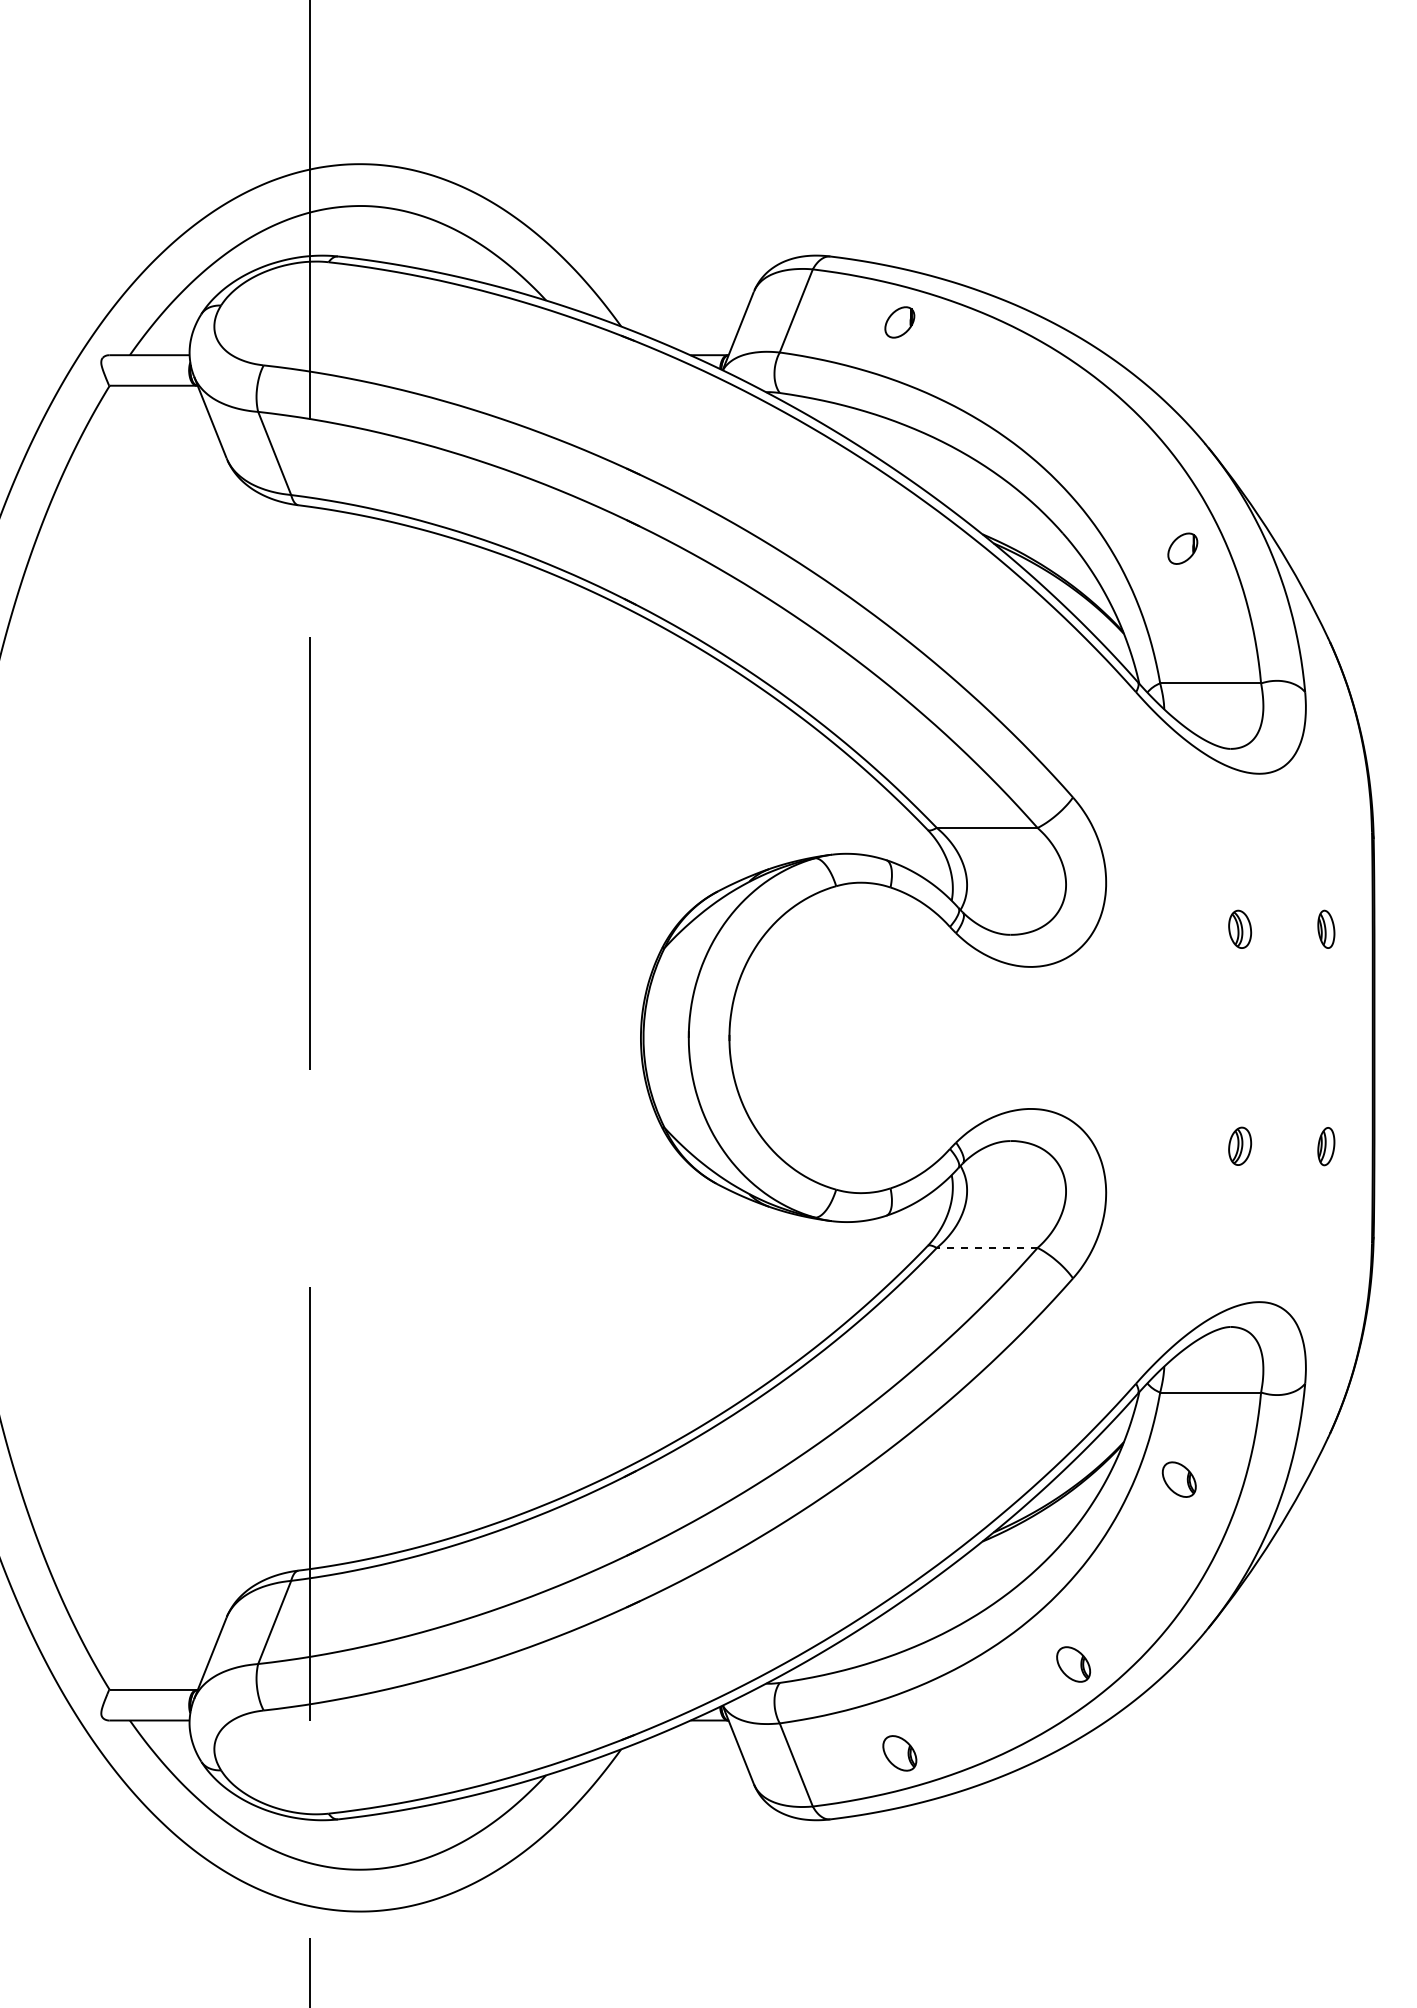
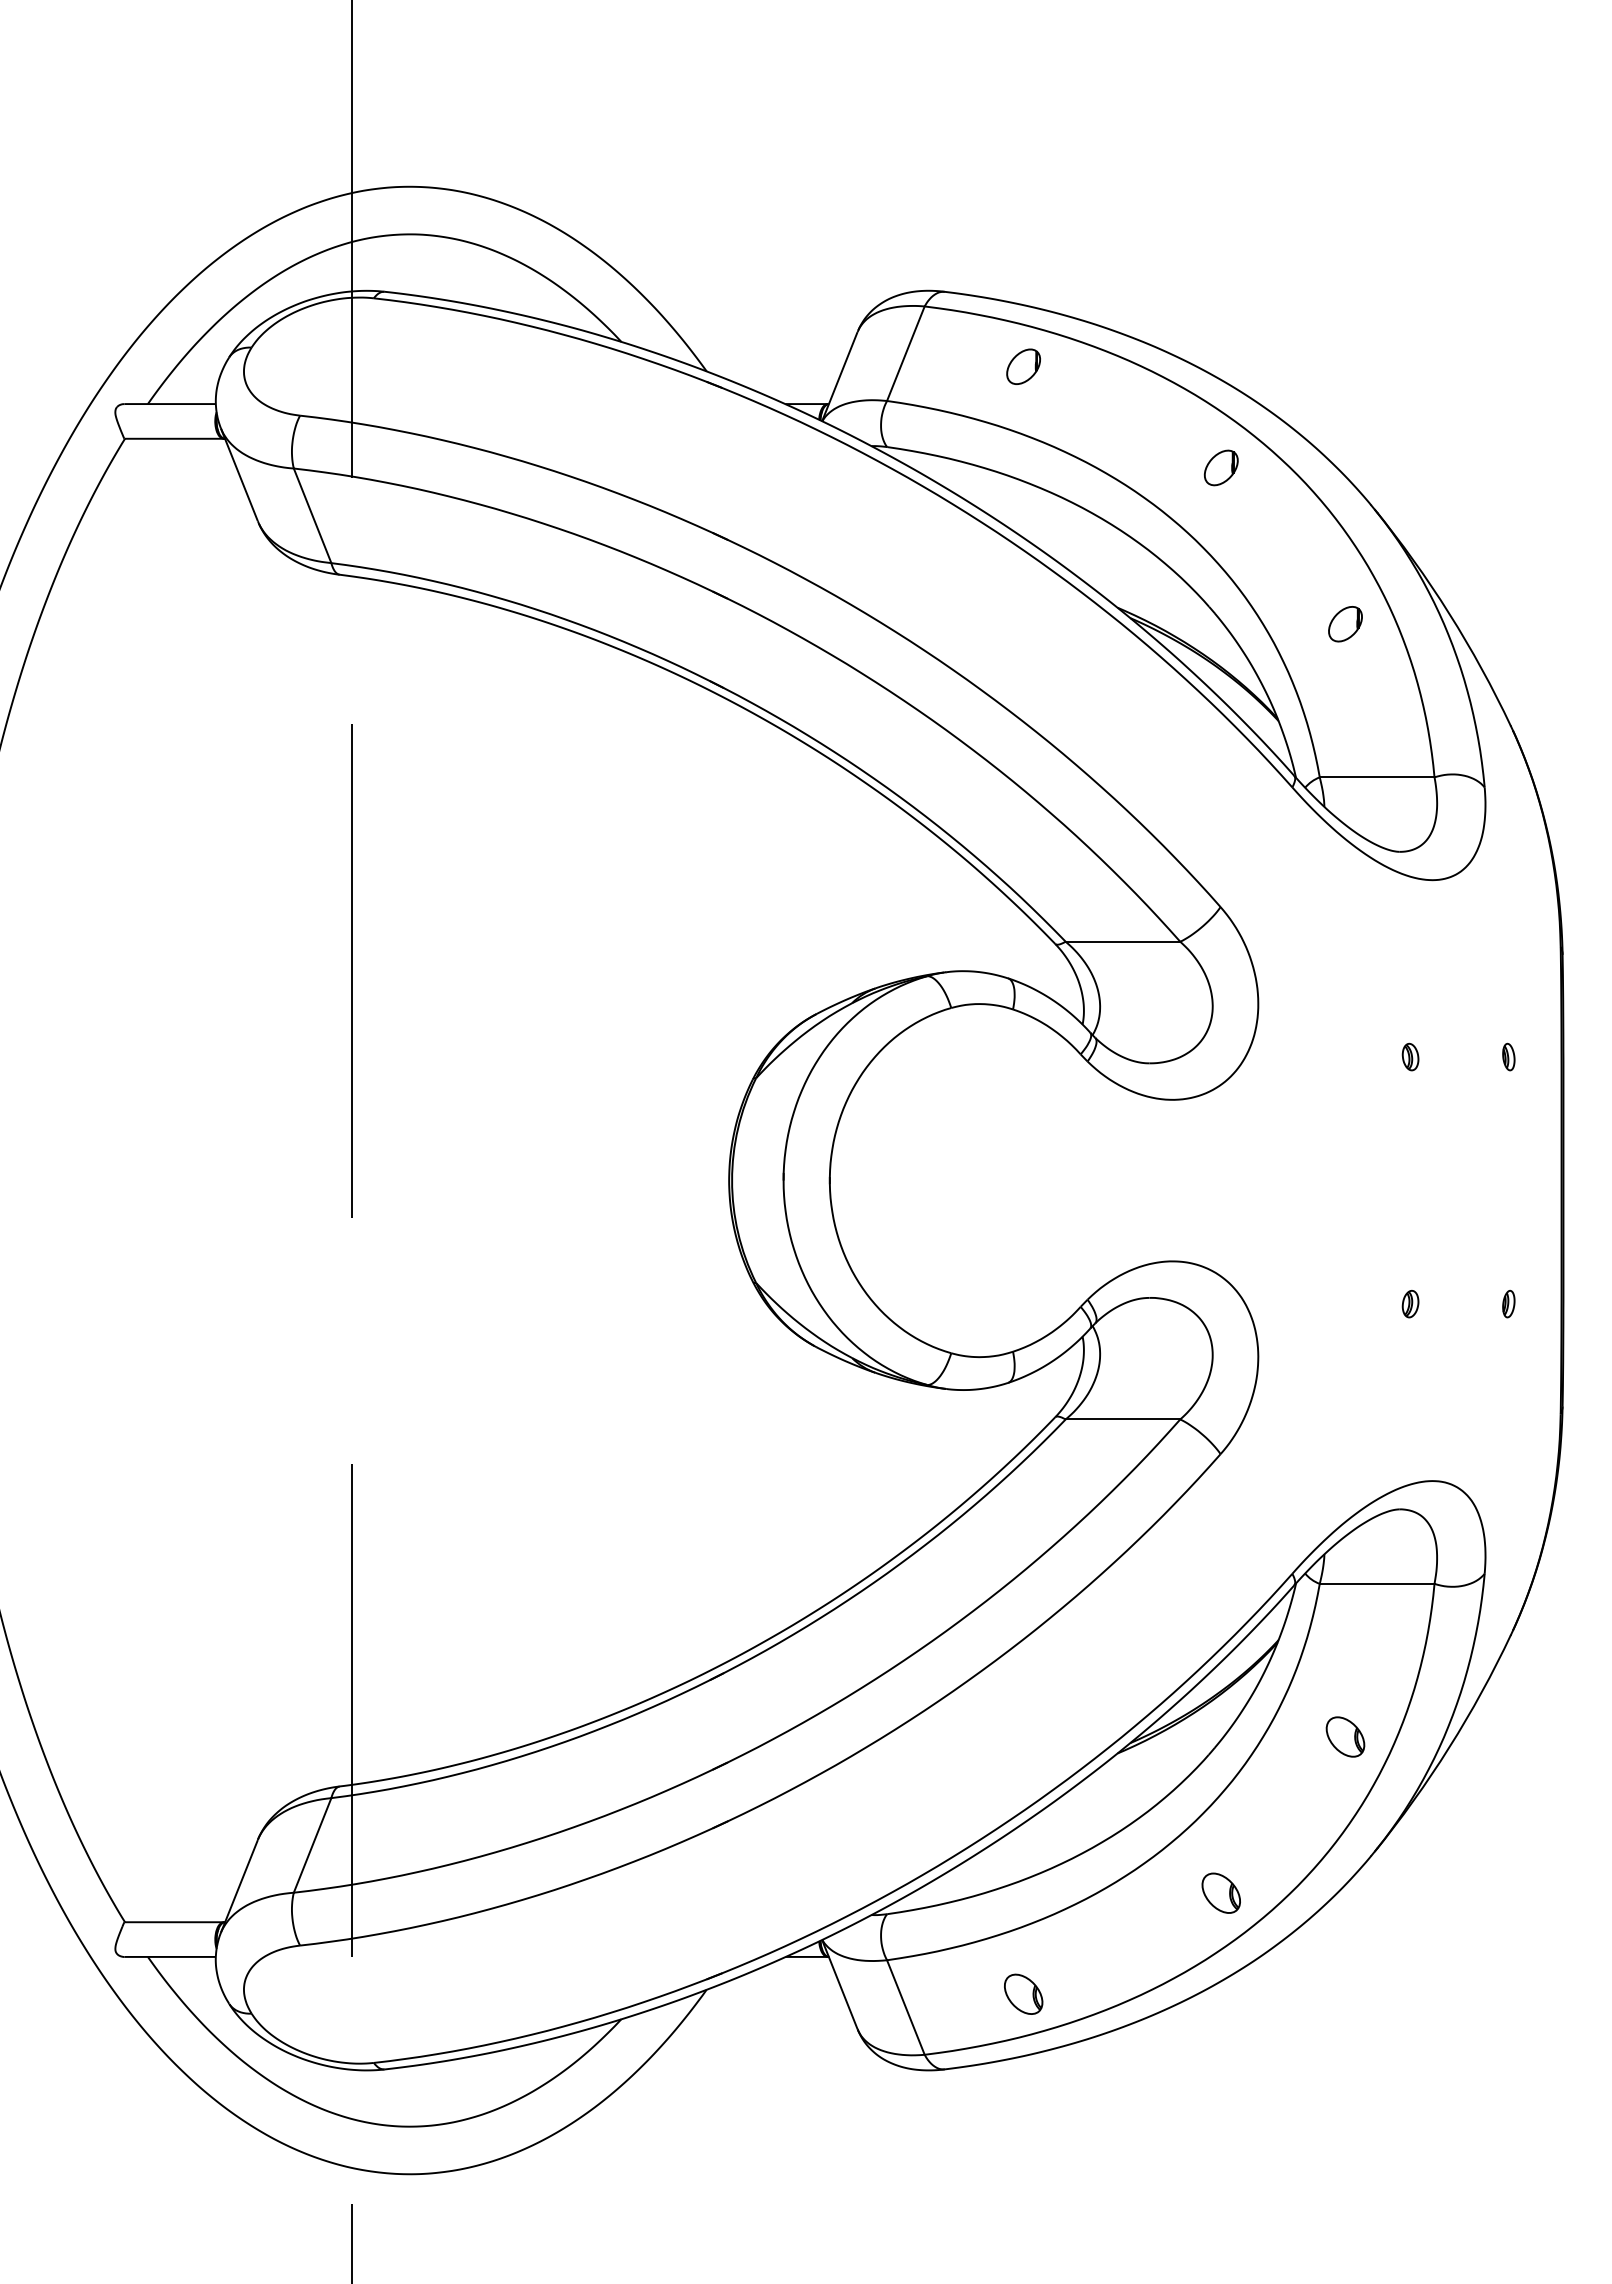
part: (1072, 410) -> (1220, 467), added
part: (1239, 928) -> (1410, 1056), size x0.62
part: (1326, 928) -> (1508, 1056), size x0.62
part: (1326, 1145) -> (1508, 1303), size x0.62
part: (1239, 1146) -> (1410, 1304), size x0.62
line: (986, 1247) -> (1122, 1419), dashed -> solid
part: (1179, 1479) -> (1345, 1736), moved

